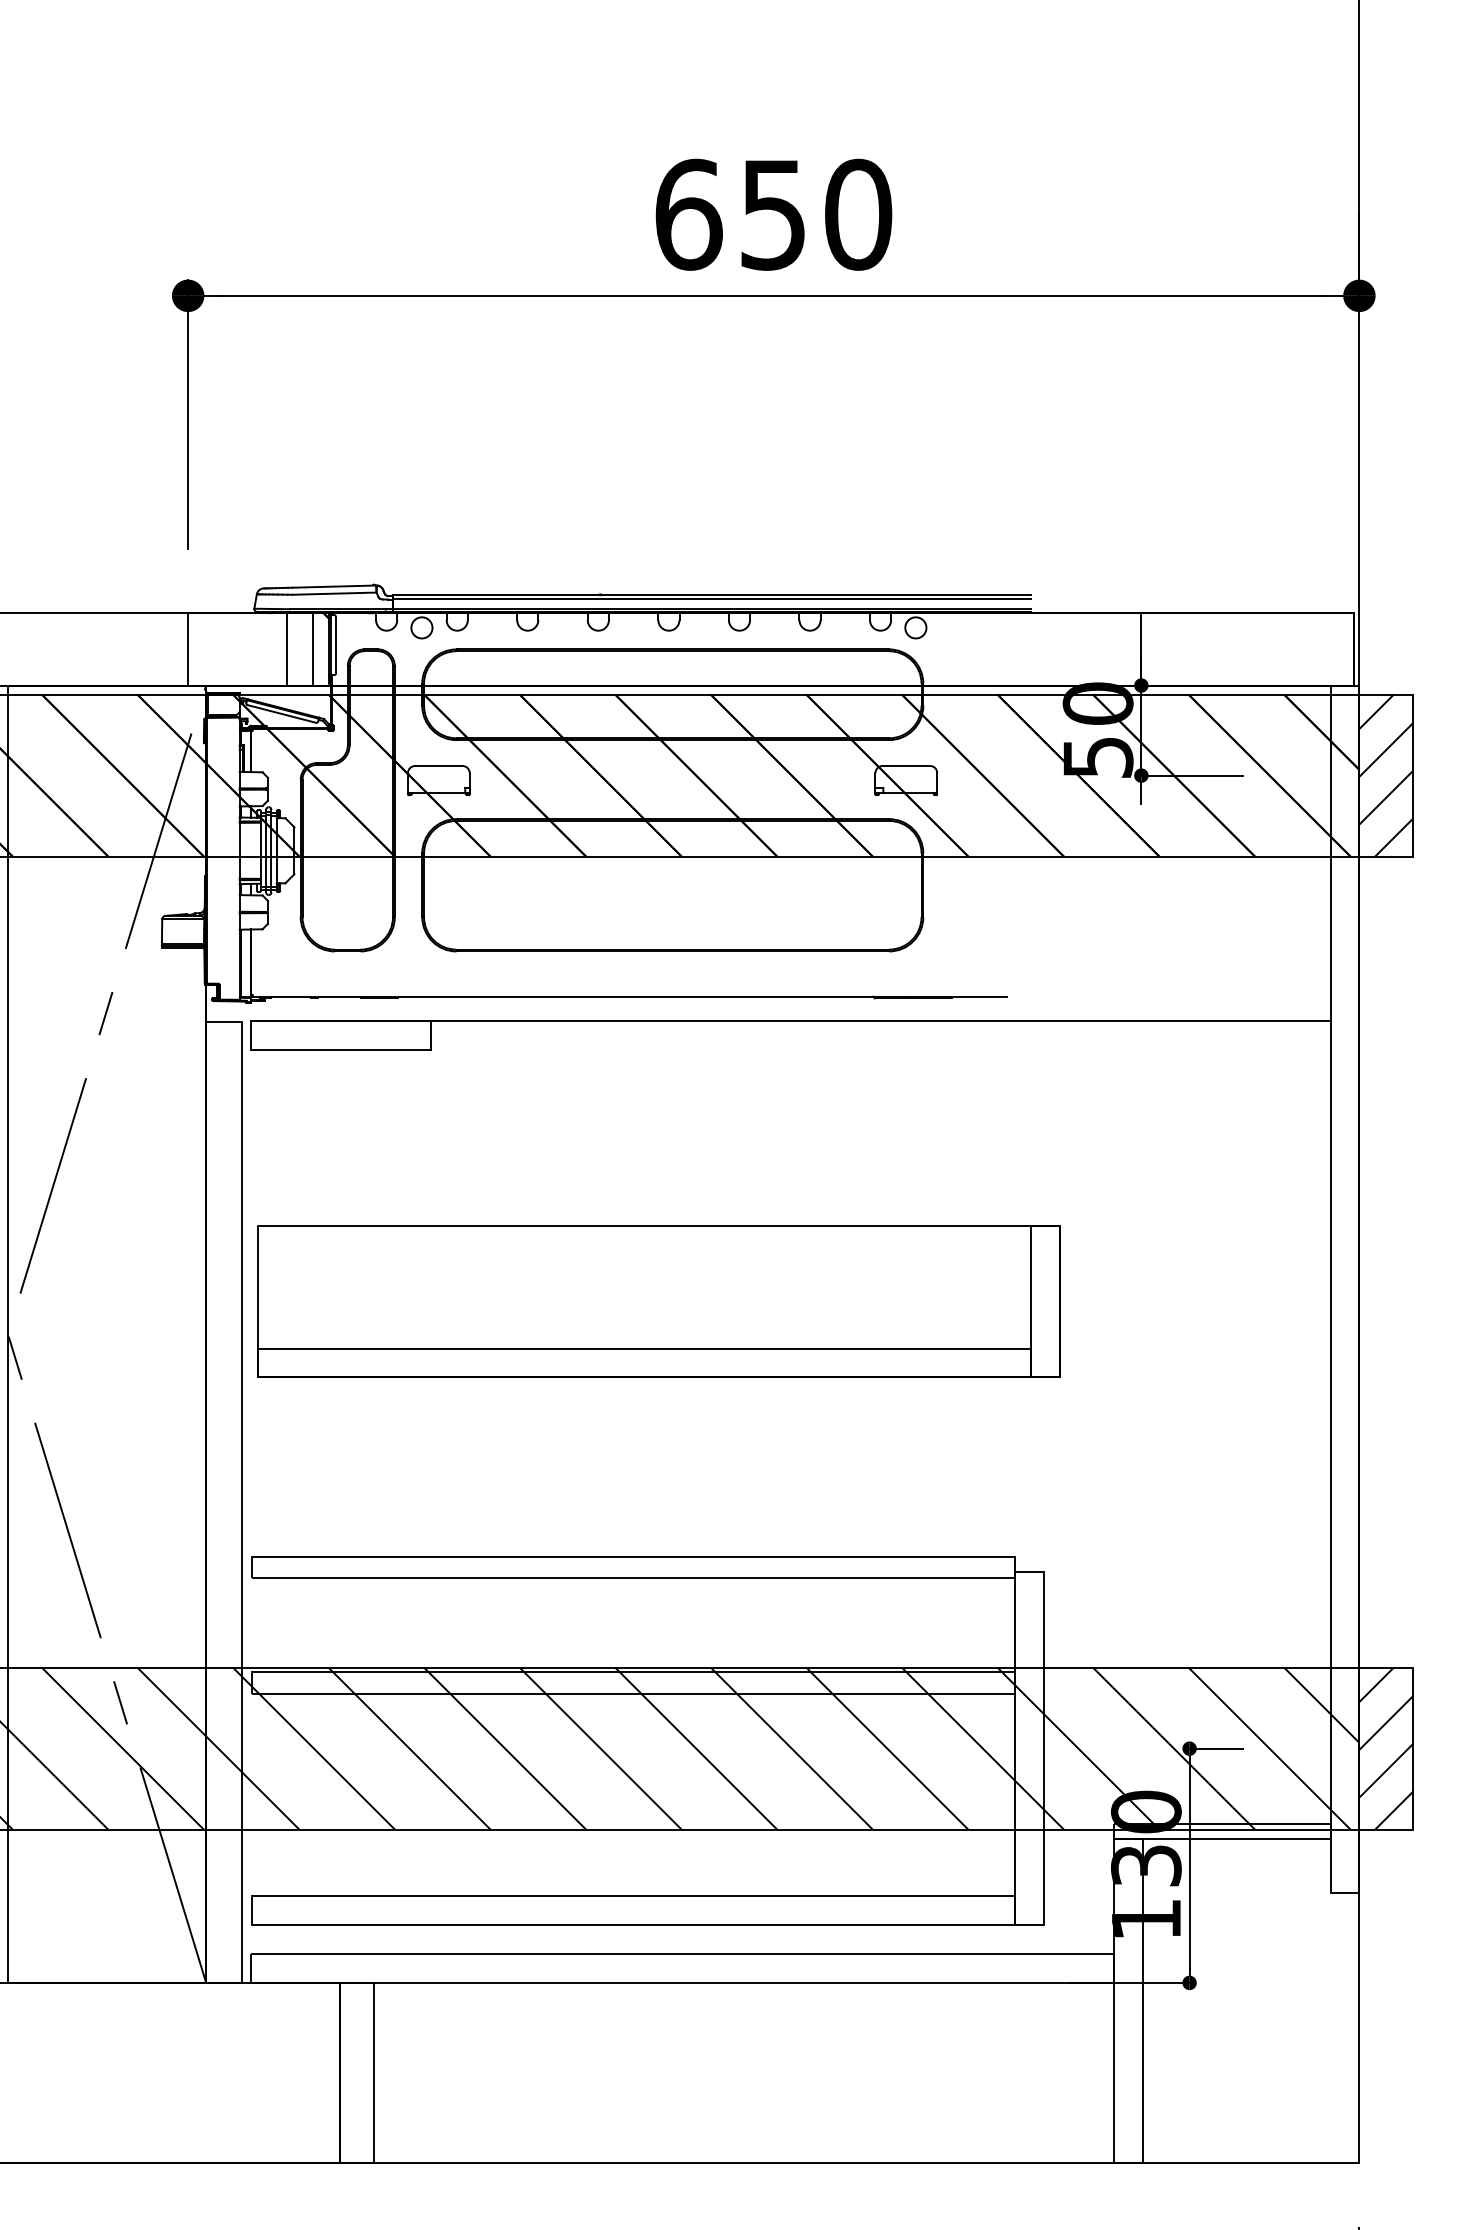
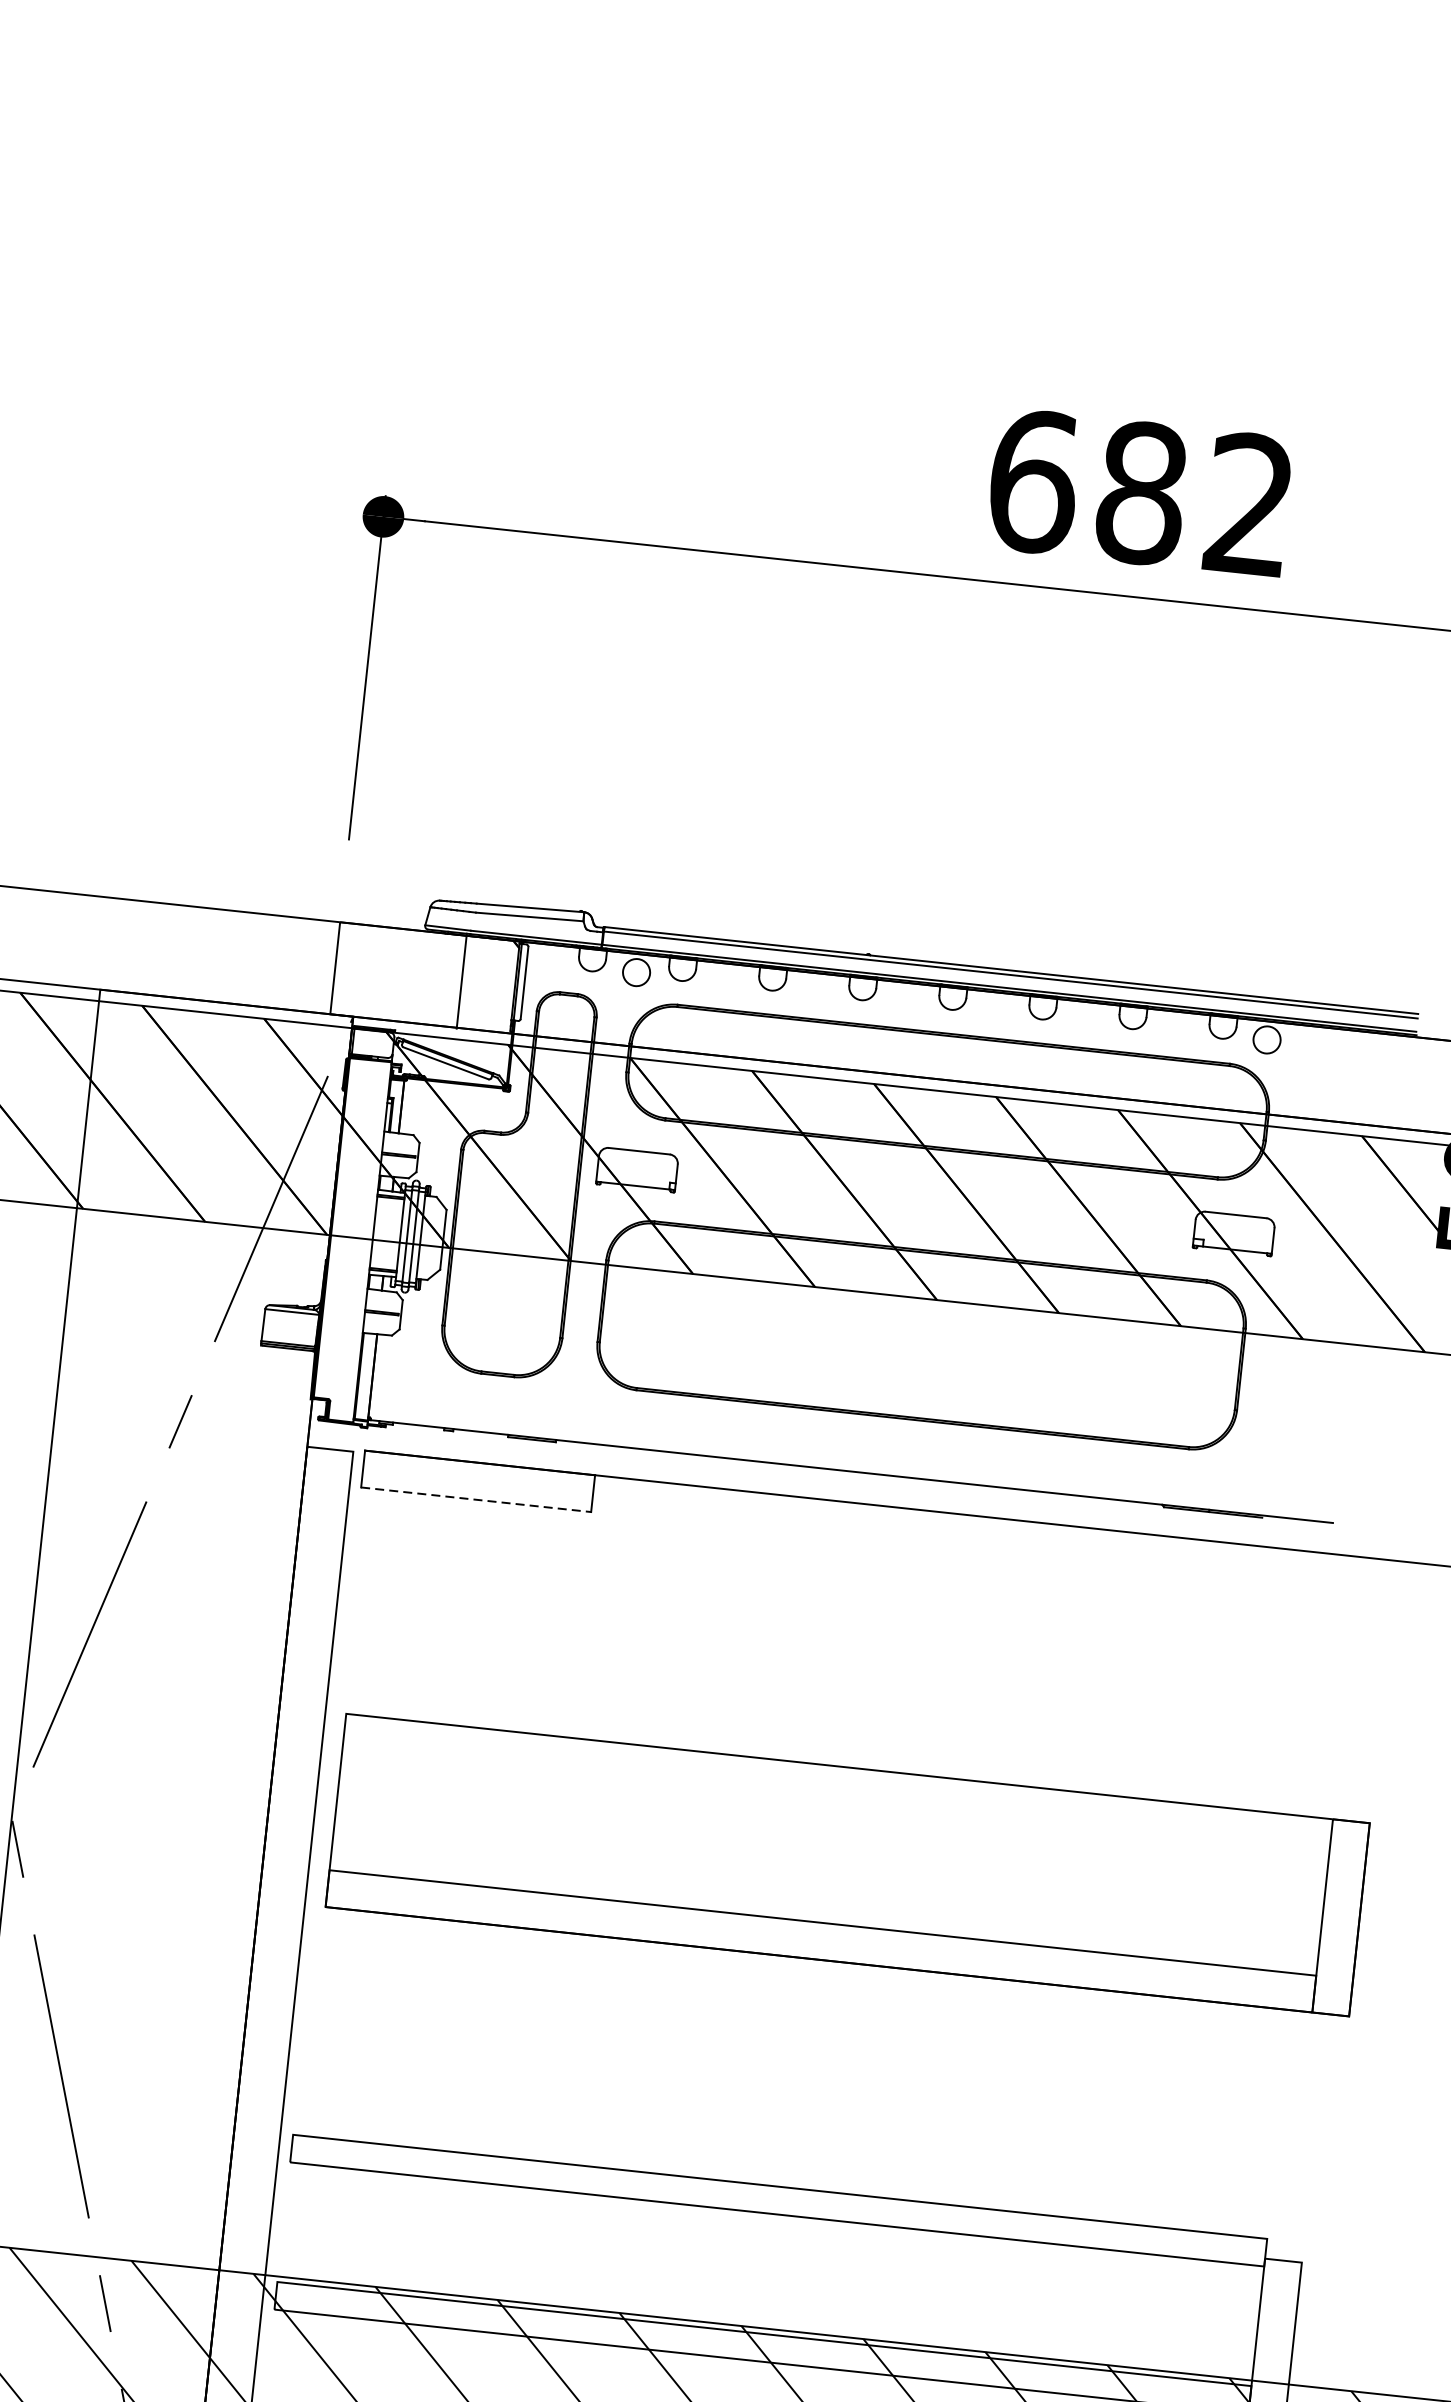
text: (816, 214) -> (1196, 498), 650 -> 682
line: (312, 649) -> (493, 985), removed
line: (341, 1049) -> (476, 1499), solid -> dashed

